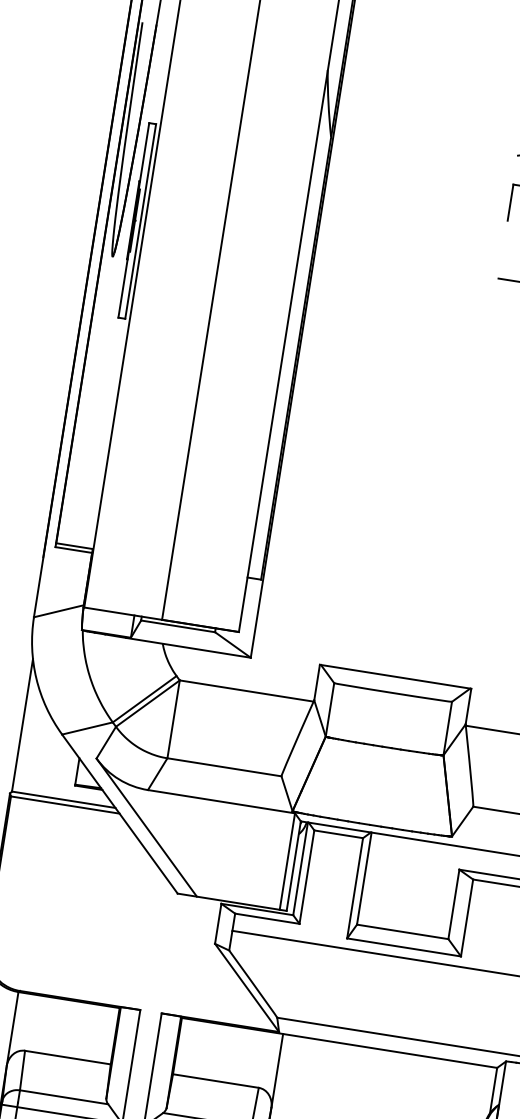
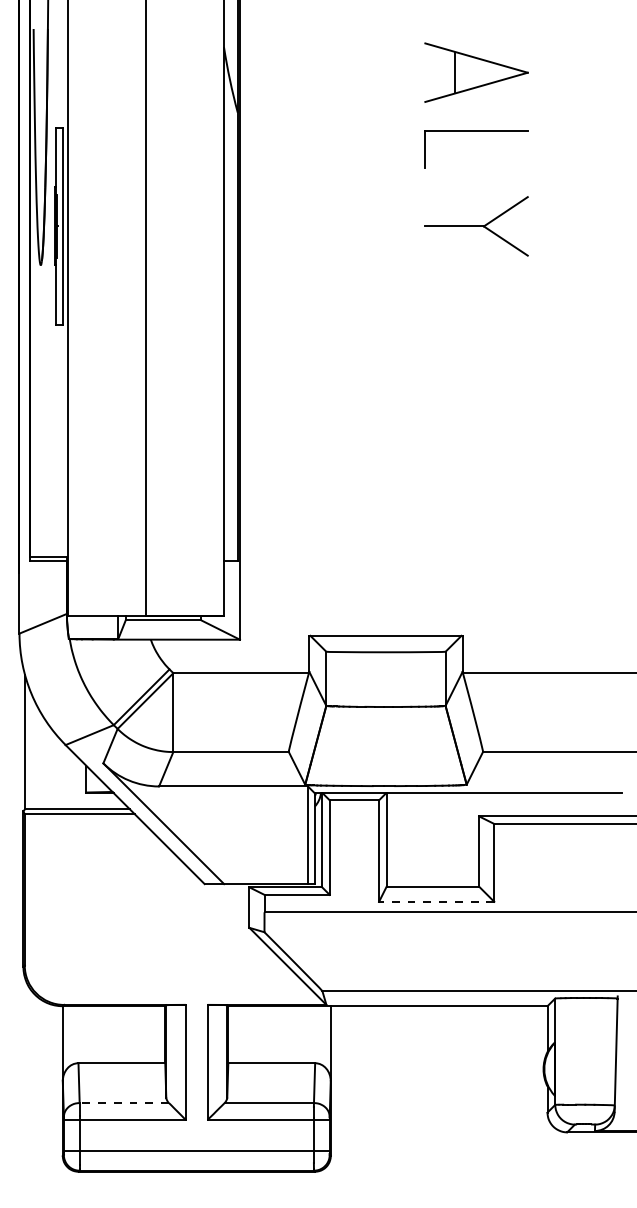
line: (403, 947) -> (436, 901), solid -> dashed
line: (64, 1097) -> (124, 1103), solid -> dashed

